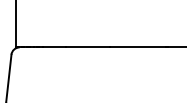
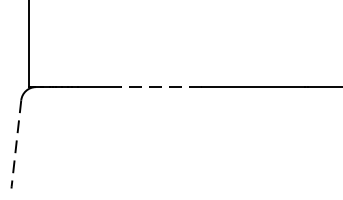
line: (87, 47) -> (160, 87), solid -> dashed
line: (8, 78) -> (15, 143), solid -> dashed

